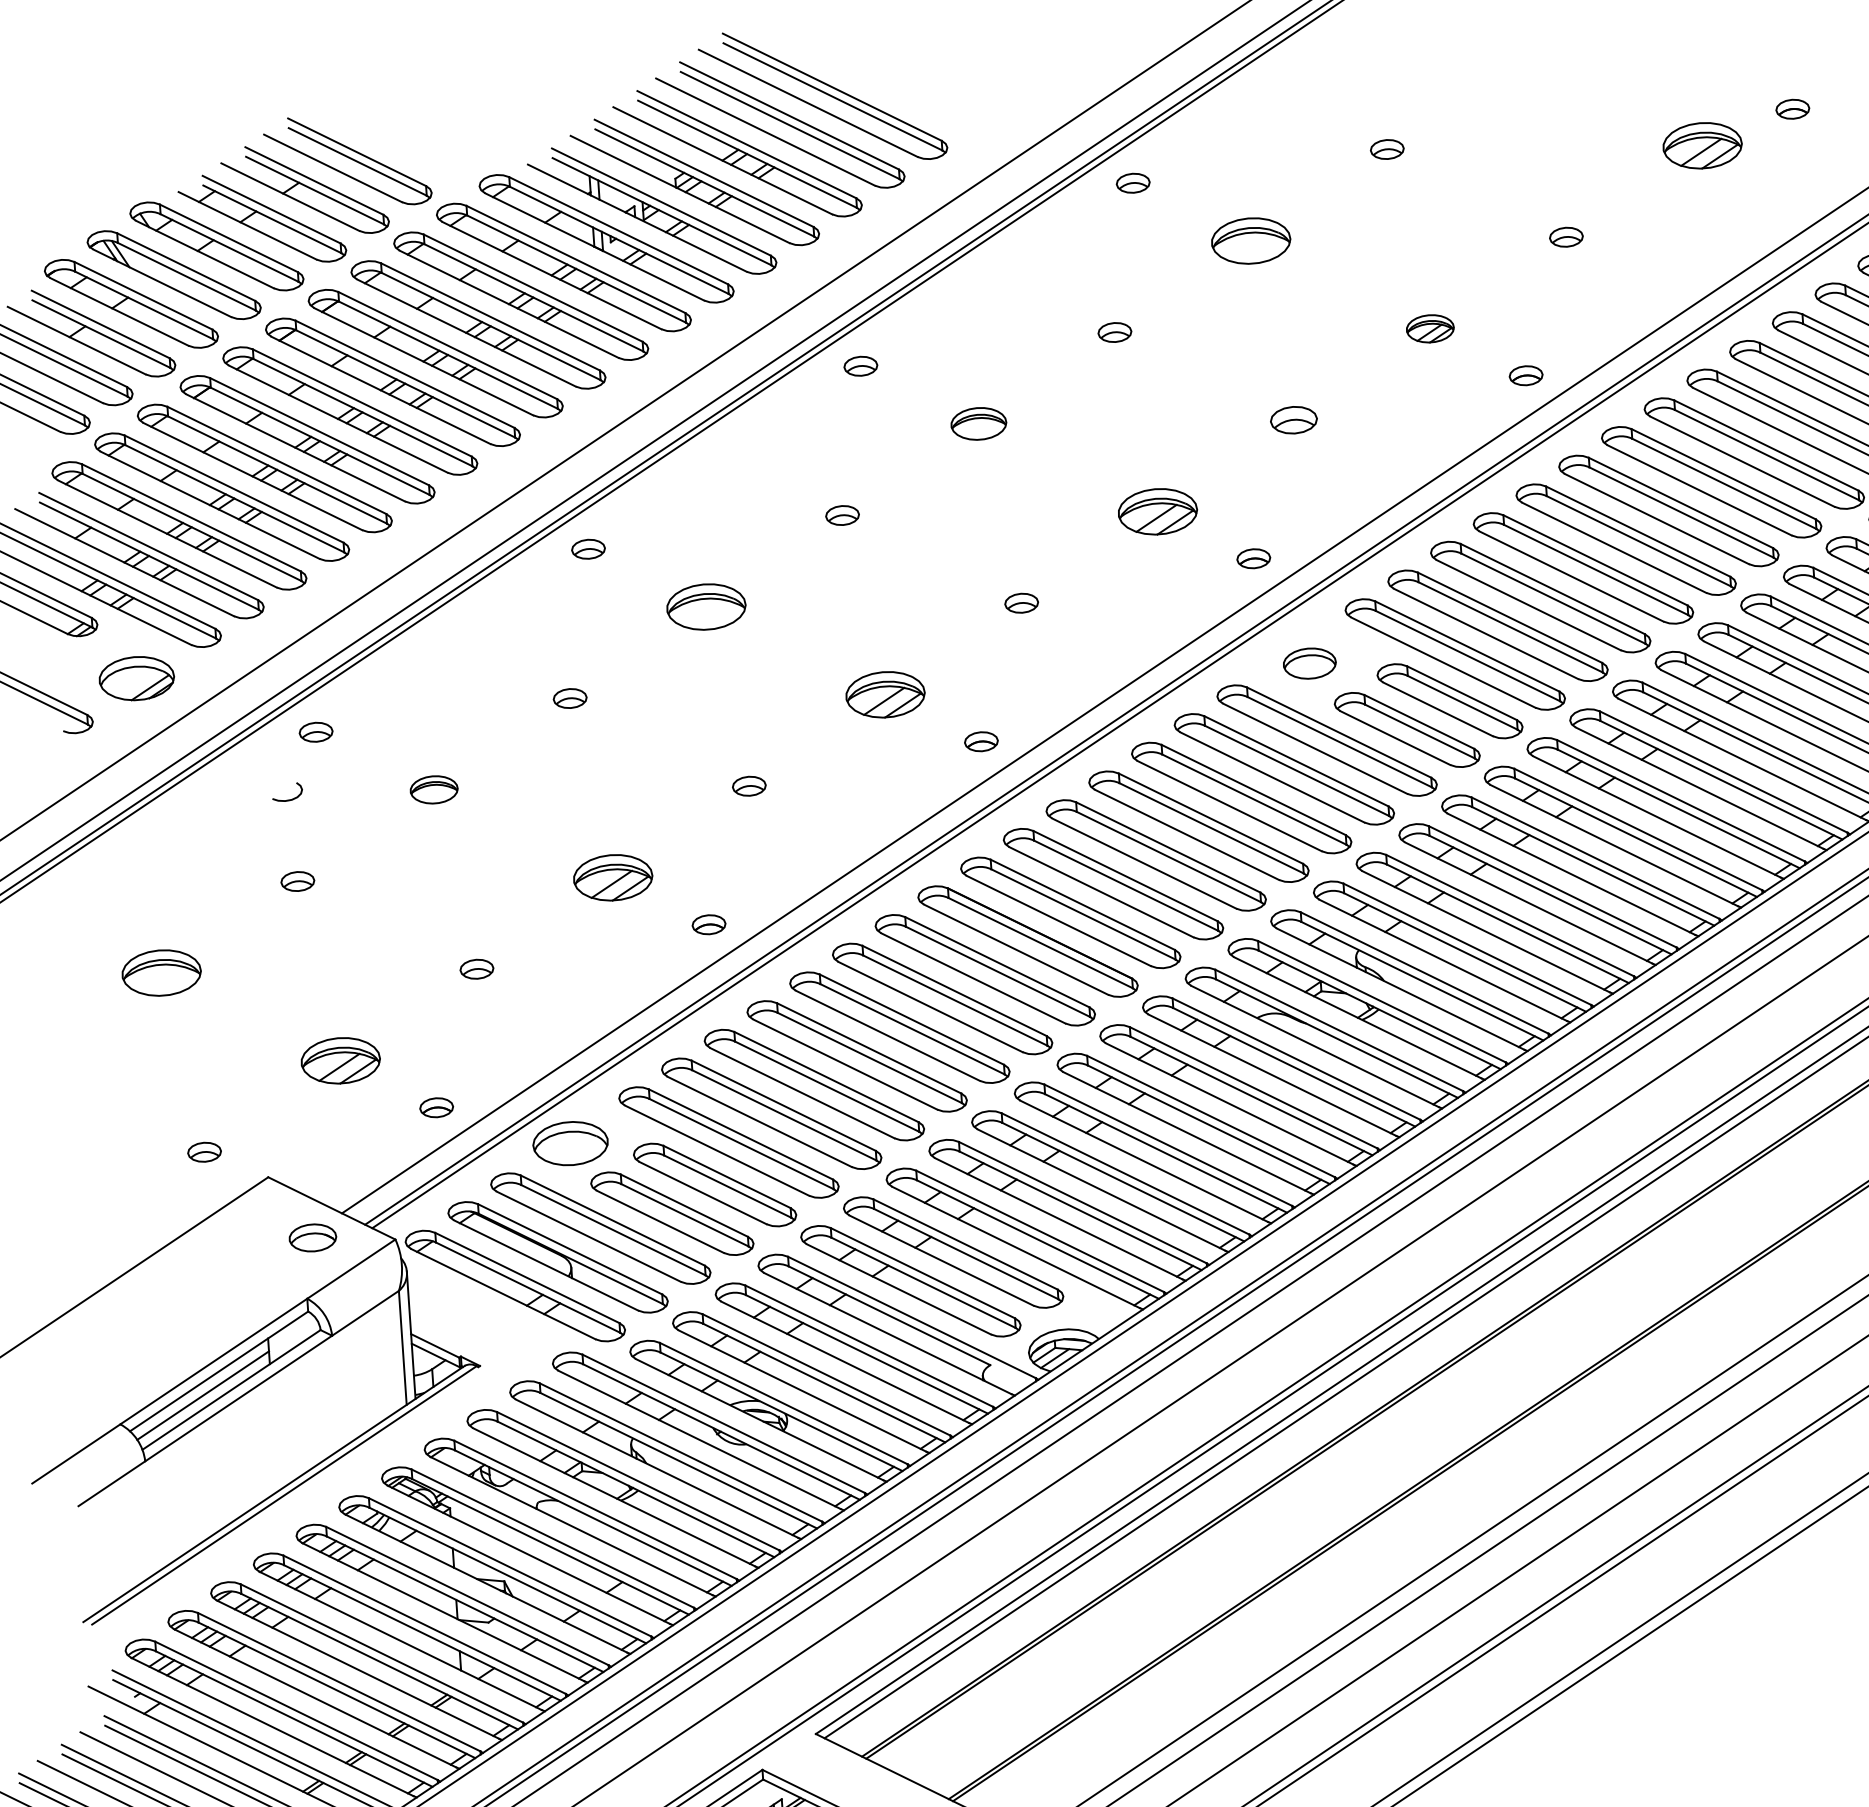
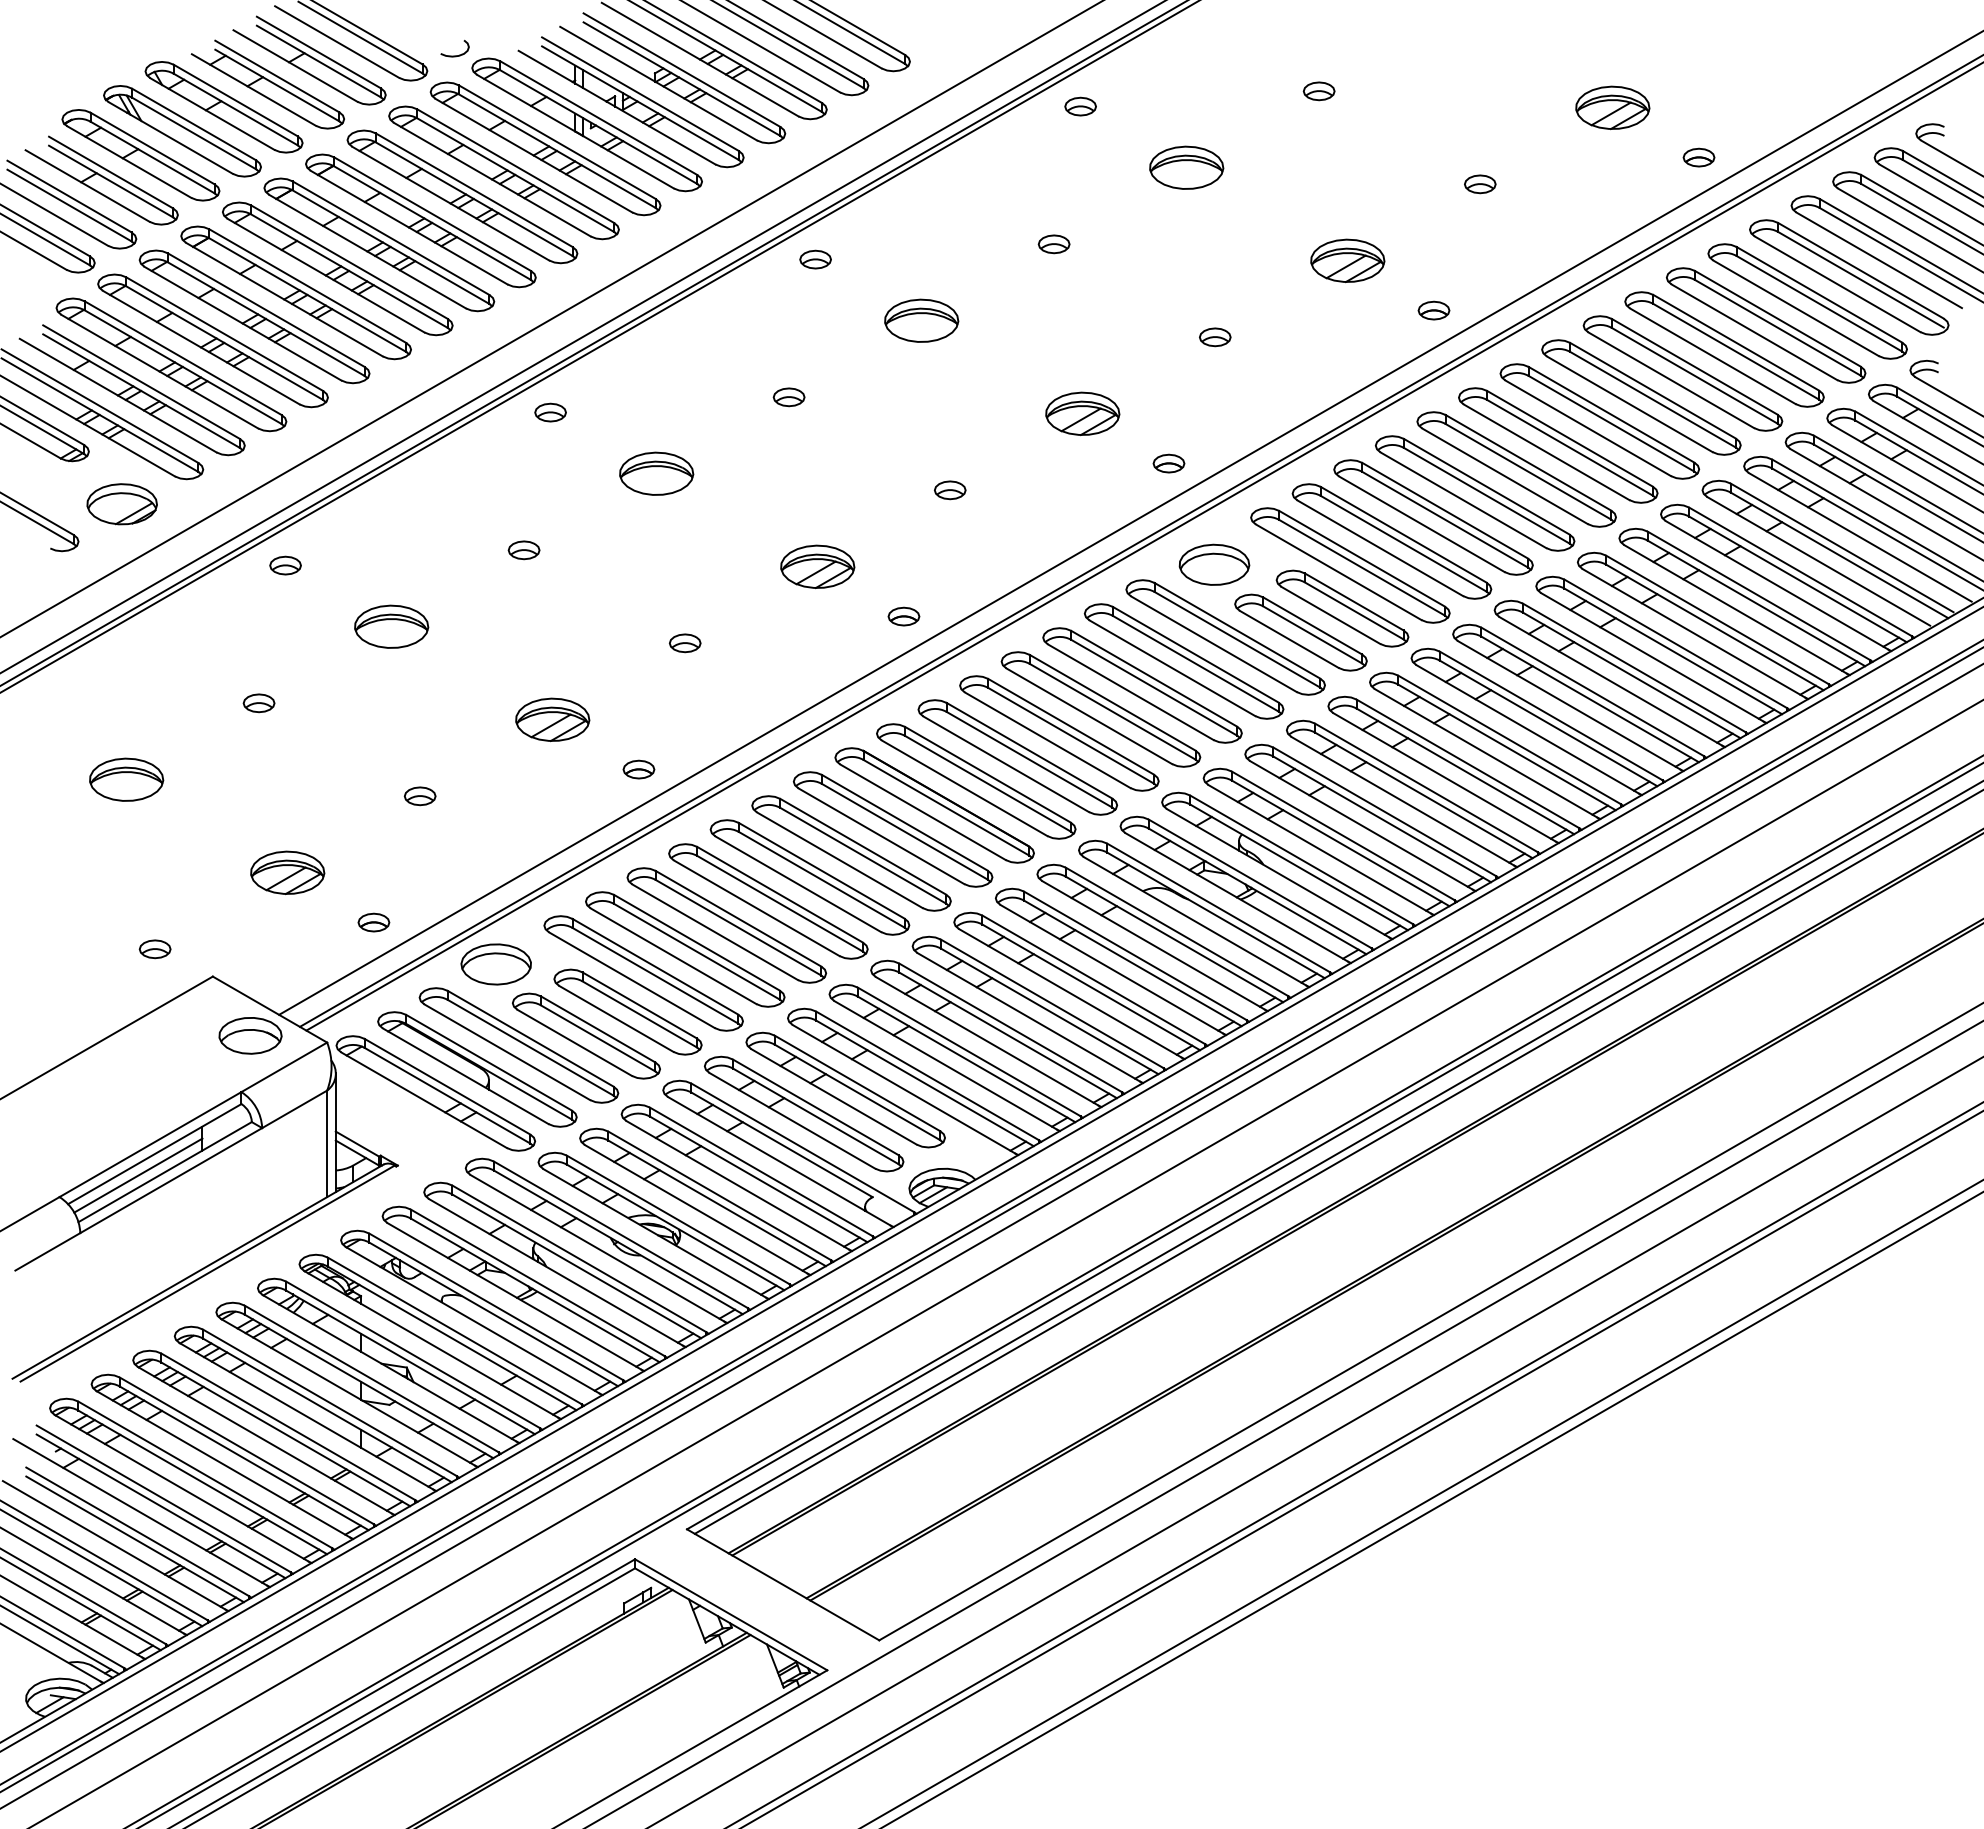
part: (1792, 109) -> (1698, 157), moved
part: (1429, 328) -> (1347, 260), size x1.67
part: (1294, 420) -> (1215, 337), size x0.71
part: (978, 423) -> (921, 320), size x1.43
part: (1309, 663) -> (1214, 564), size x1.43
part: (433, 789) -> (391, 626), size x1.67
curve: (287, 799) -> (454, 55), moved
part: (312, 1237) -> (250, 1035), size x1.43

